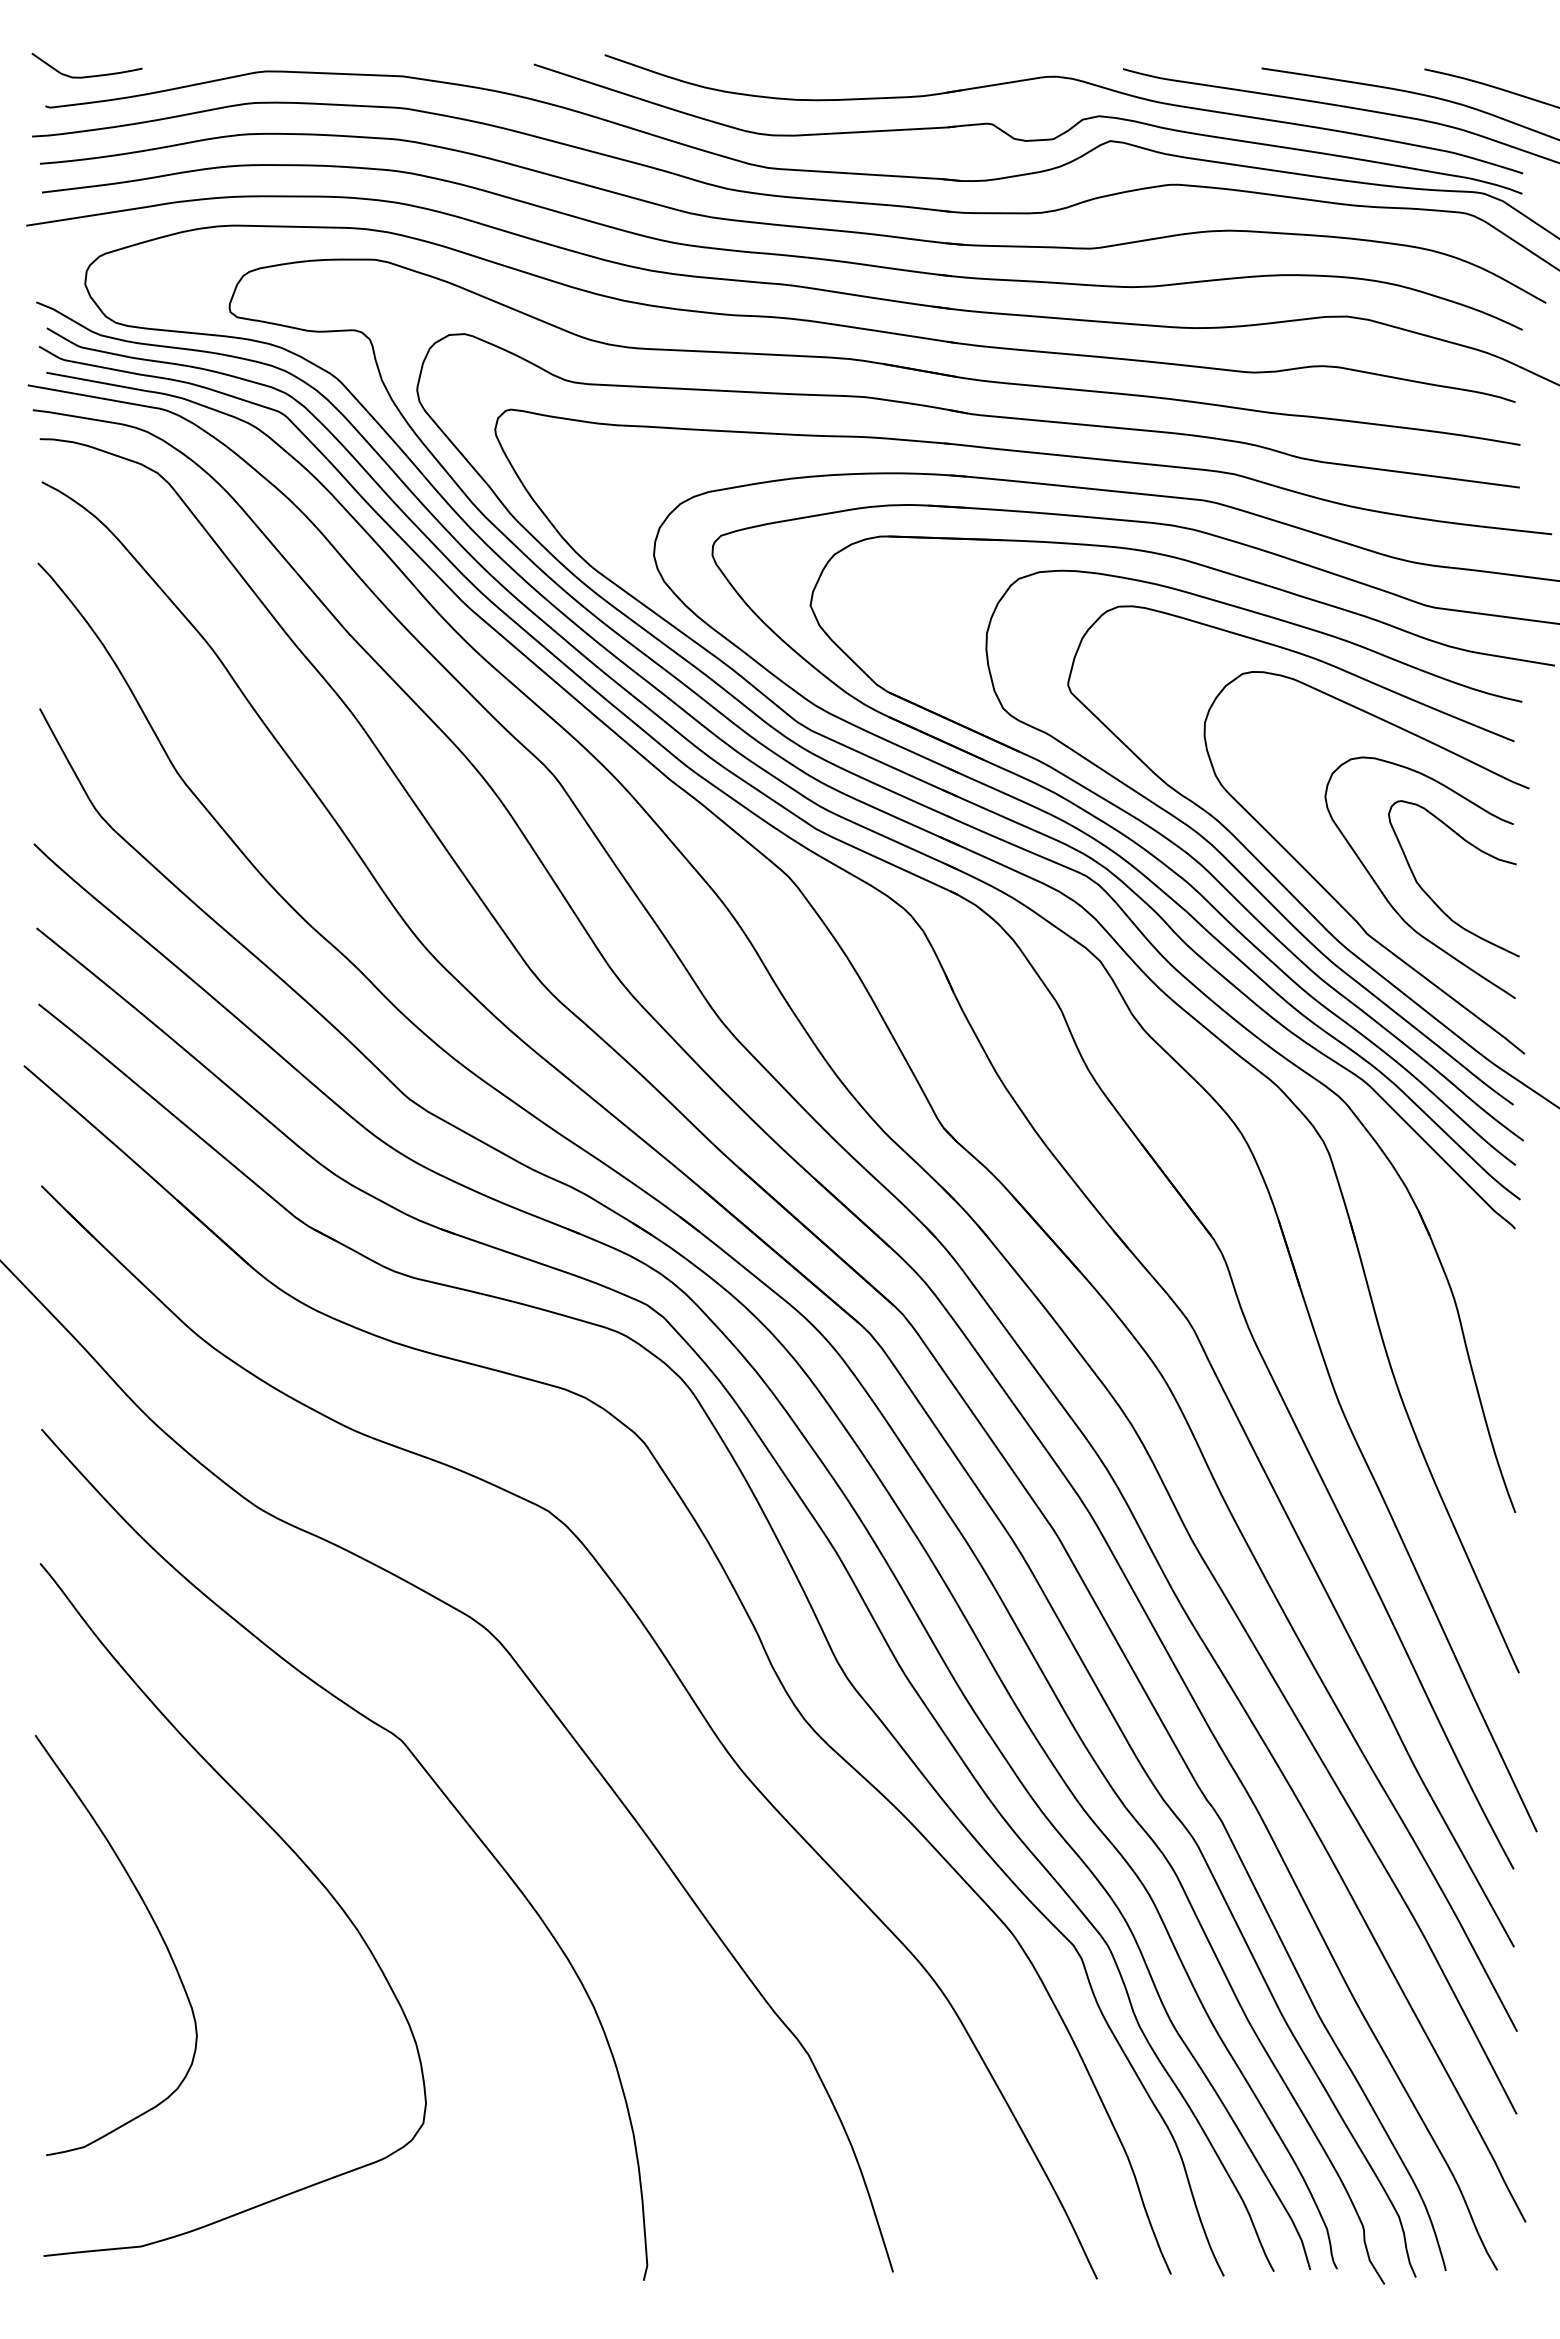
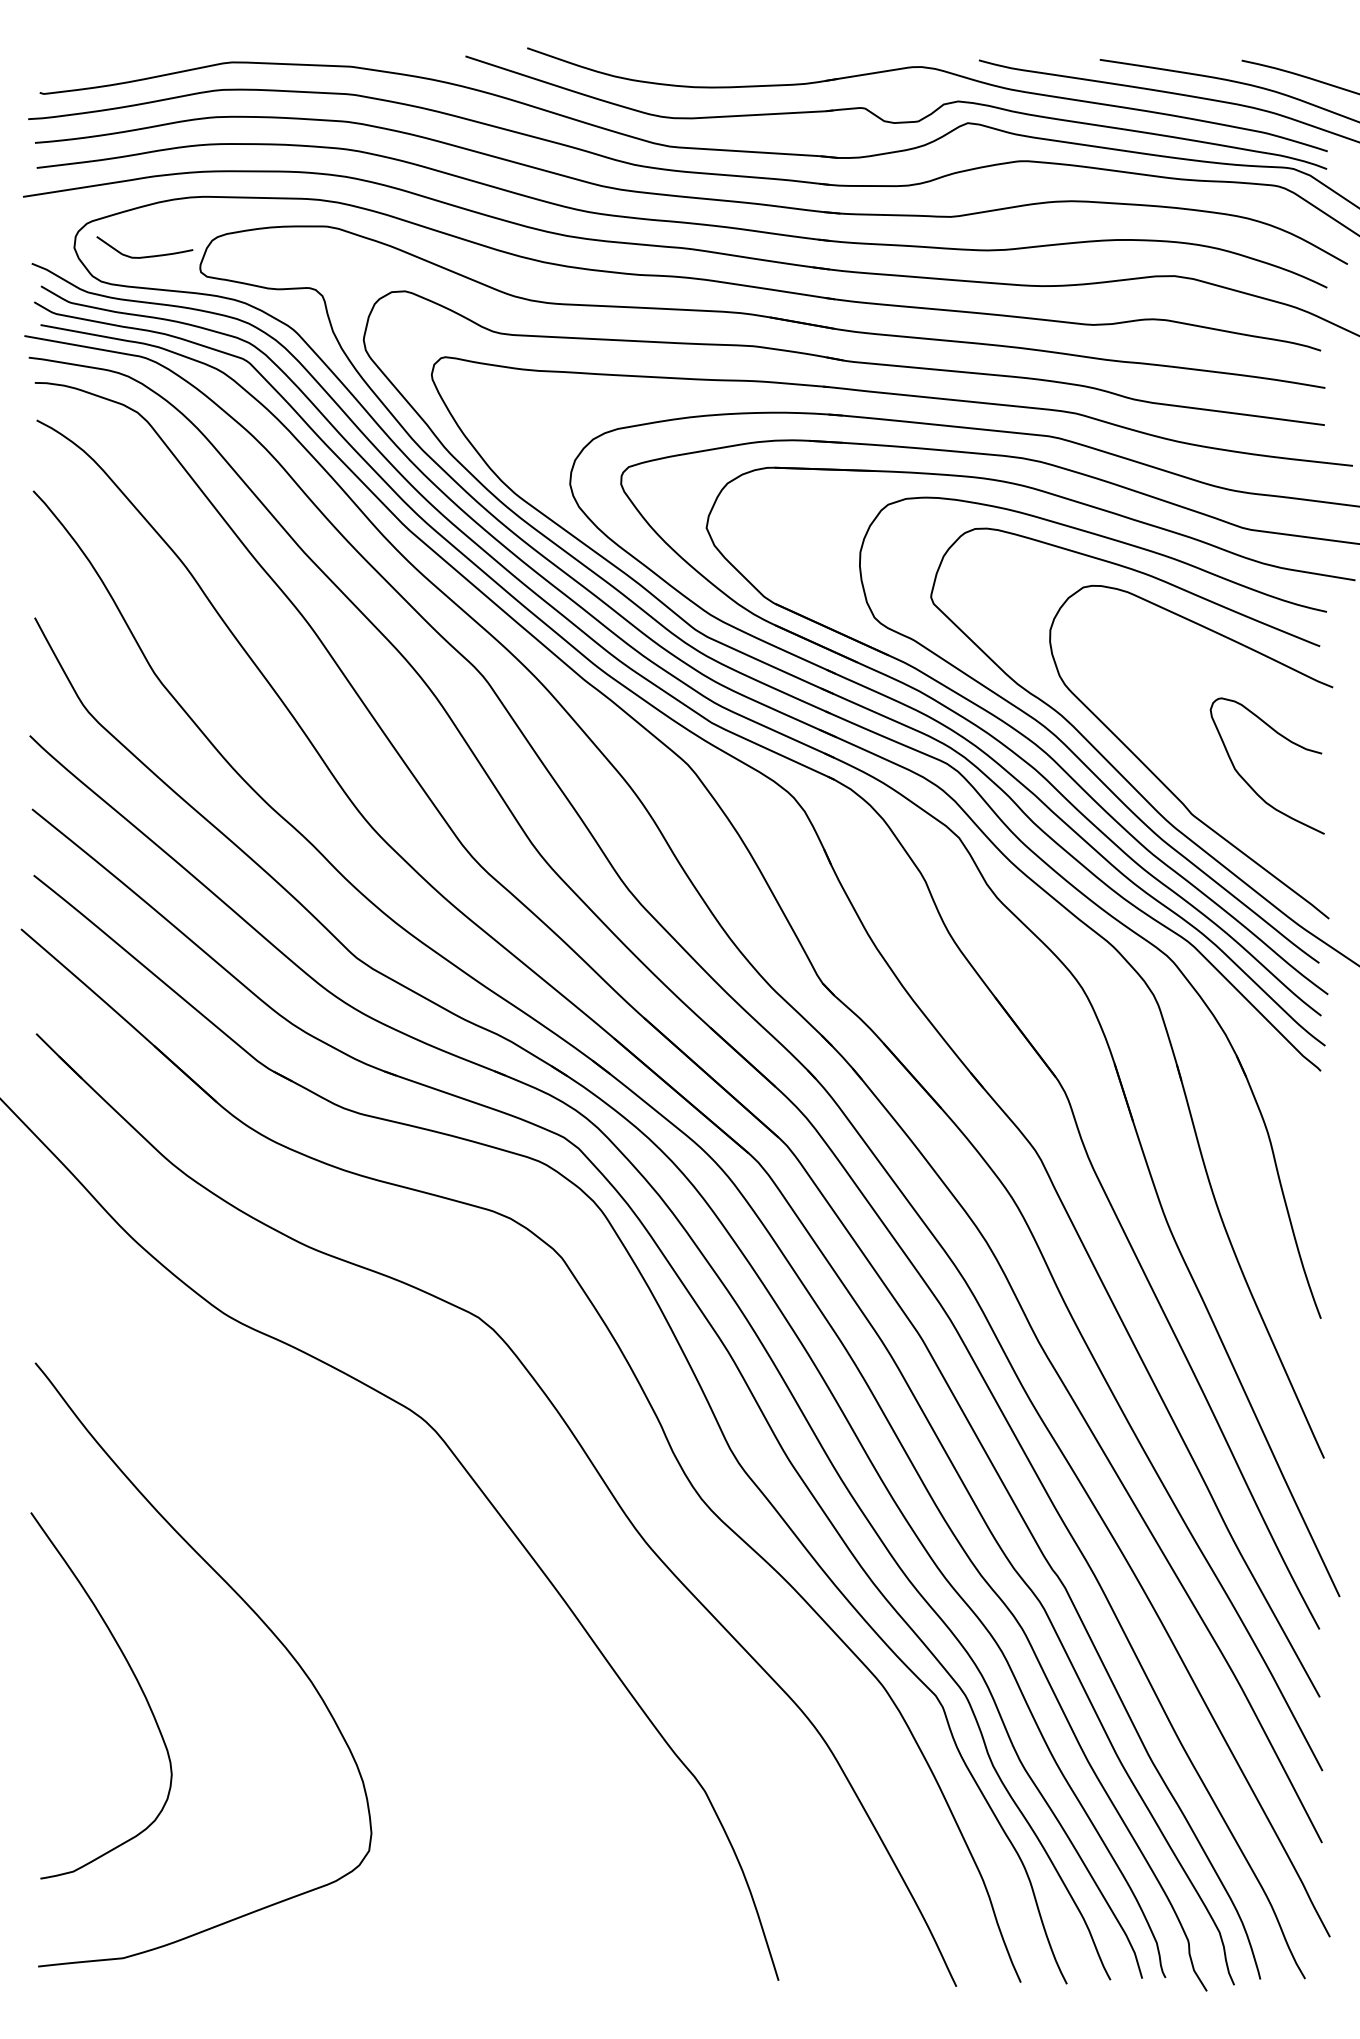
curve: (89, 75) -> (147, 255), moved
curve: (1387, 898) -> (1209, 783), removed
curve: (433, 1782) -> (377, 1553), removed

